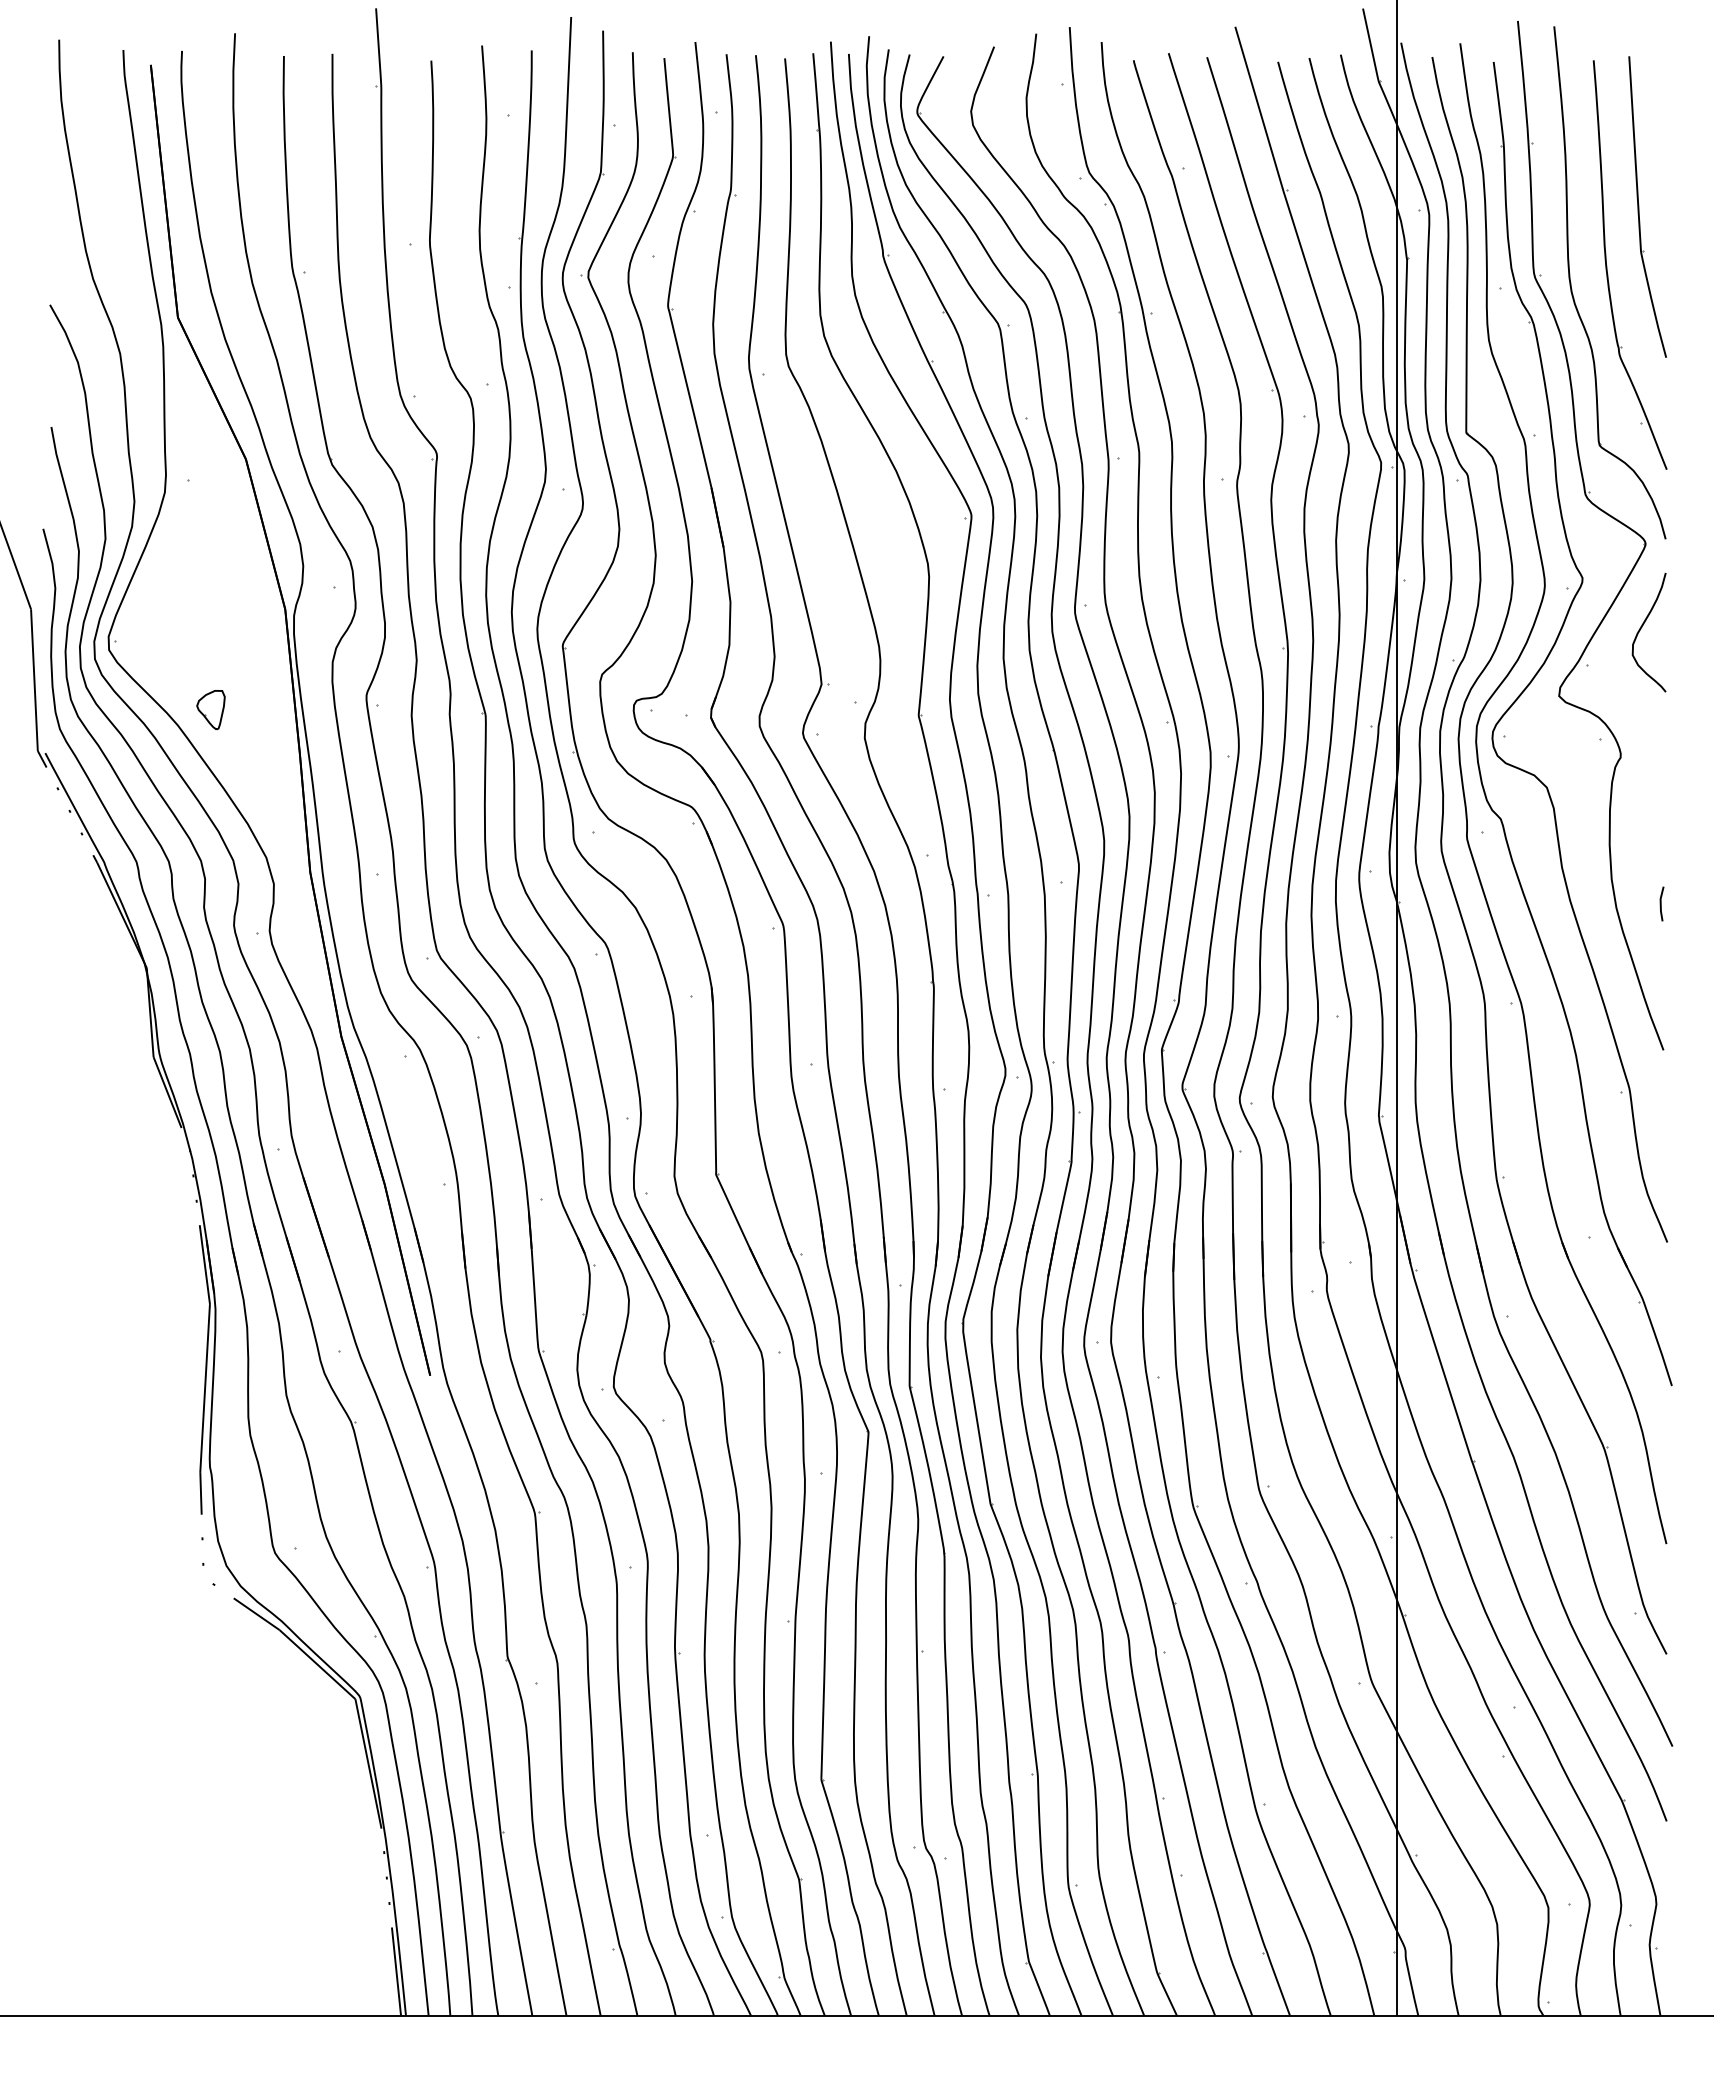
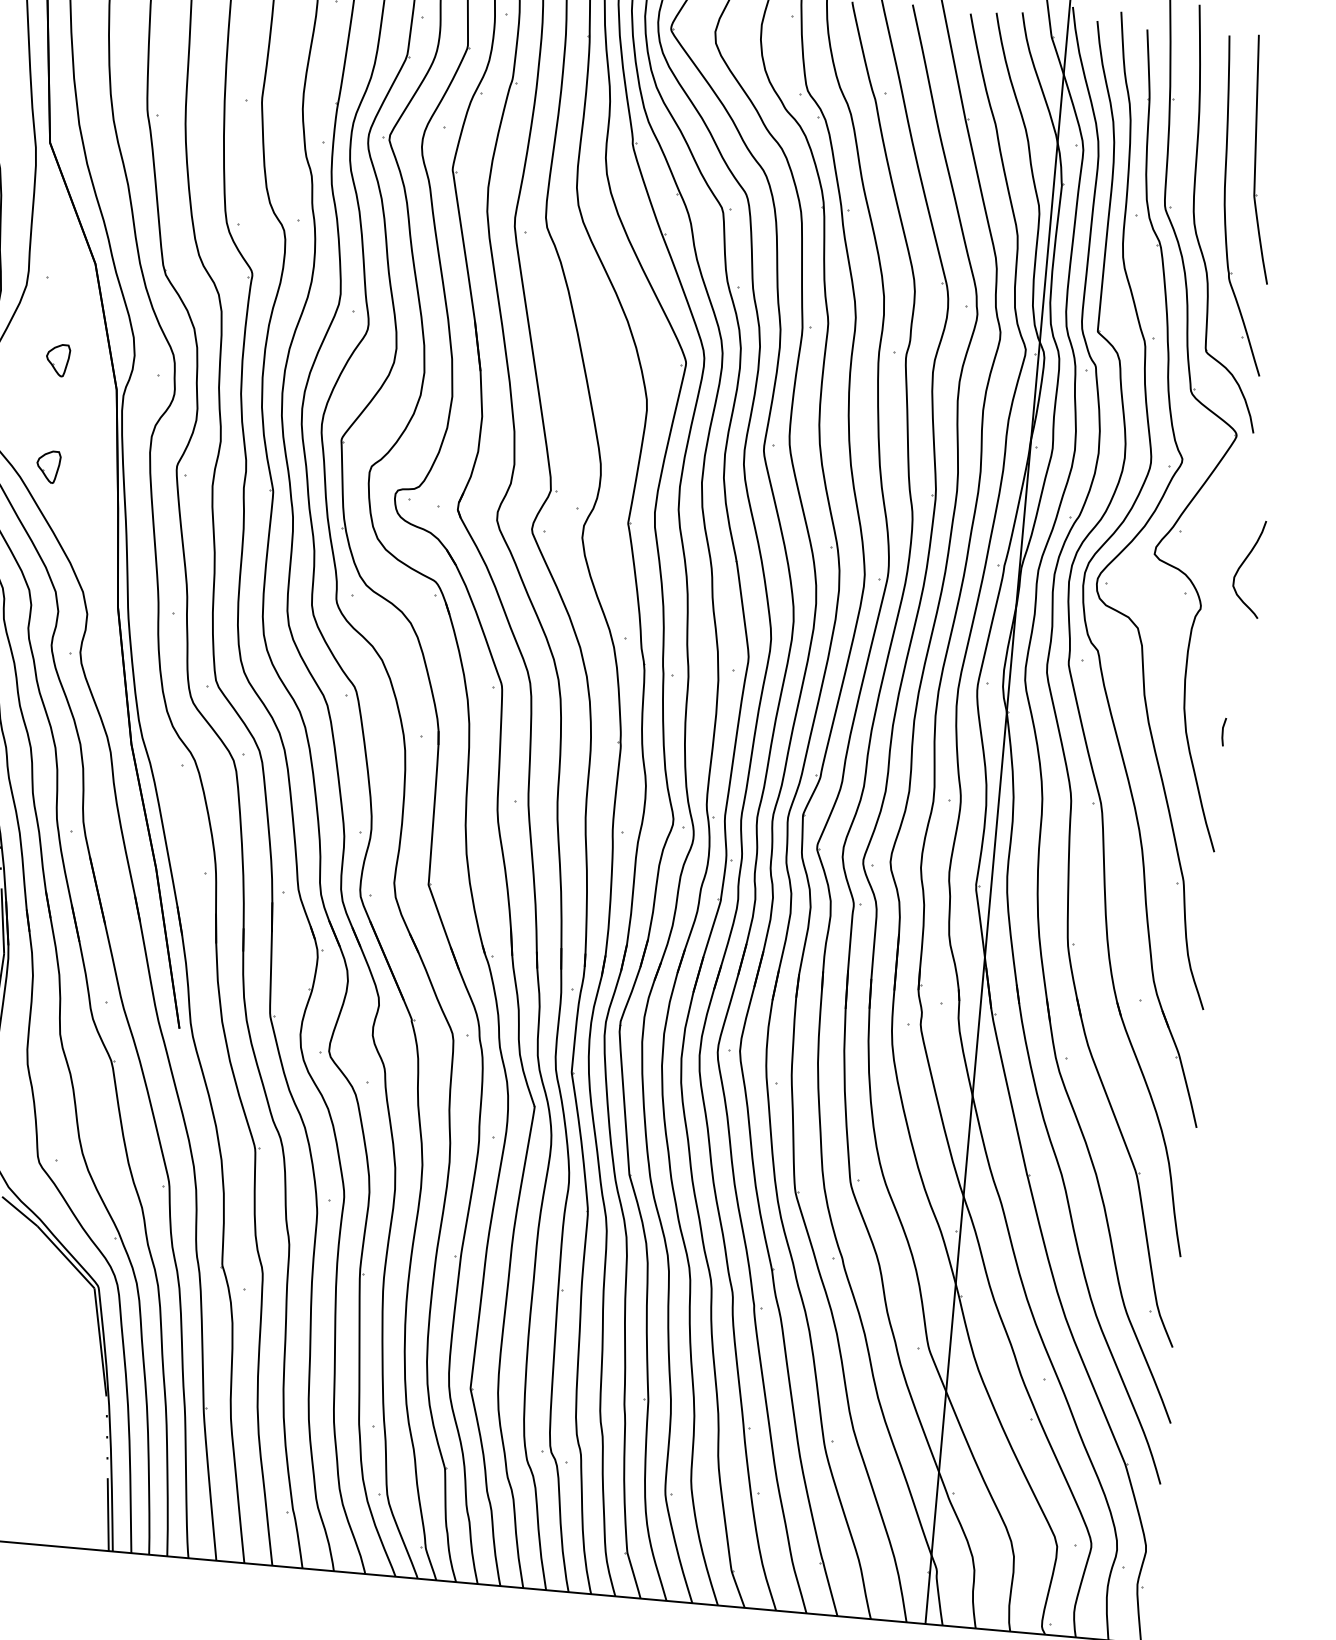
part: (210, 580) -> (57, 360), added
curve: (1641, 629) -> (1242, 565), moved

